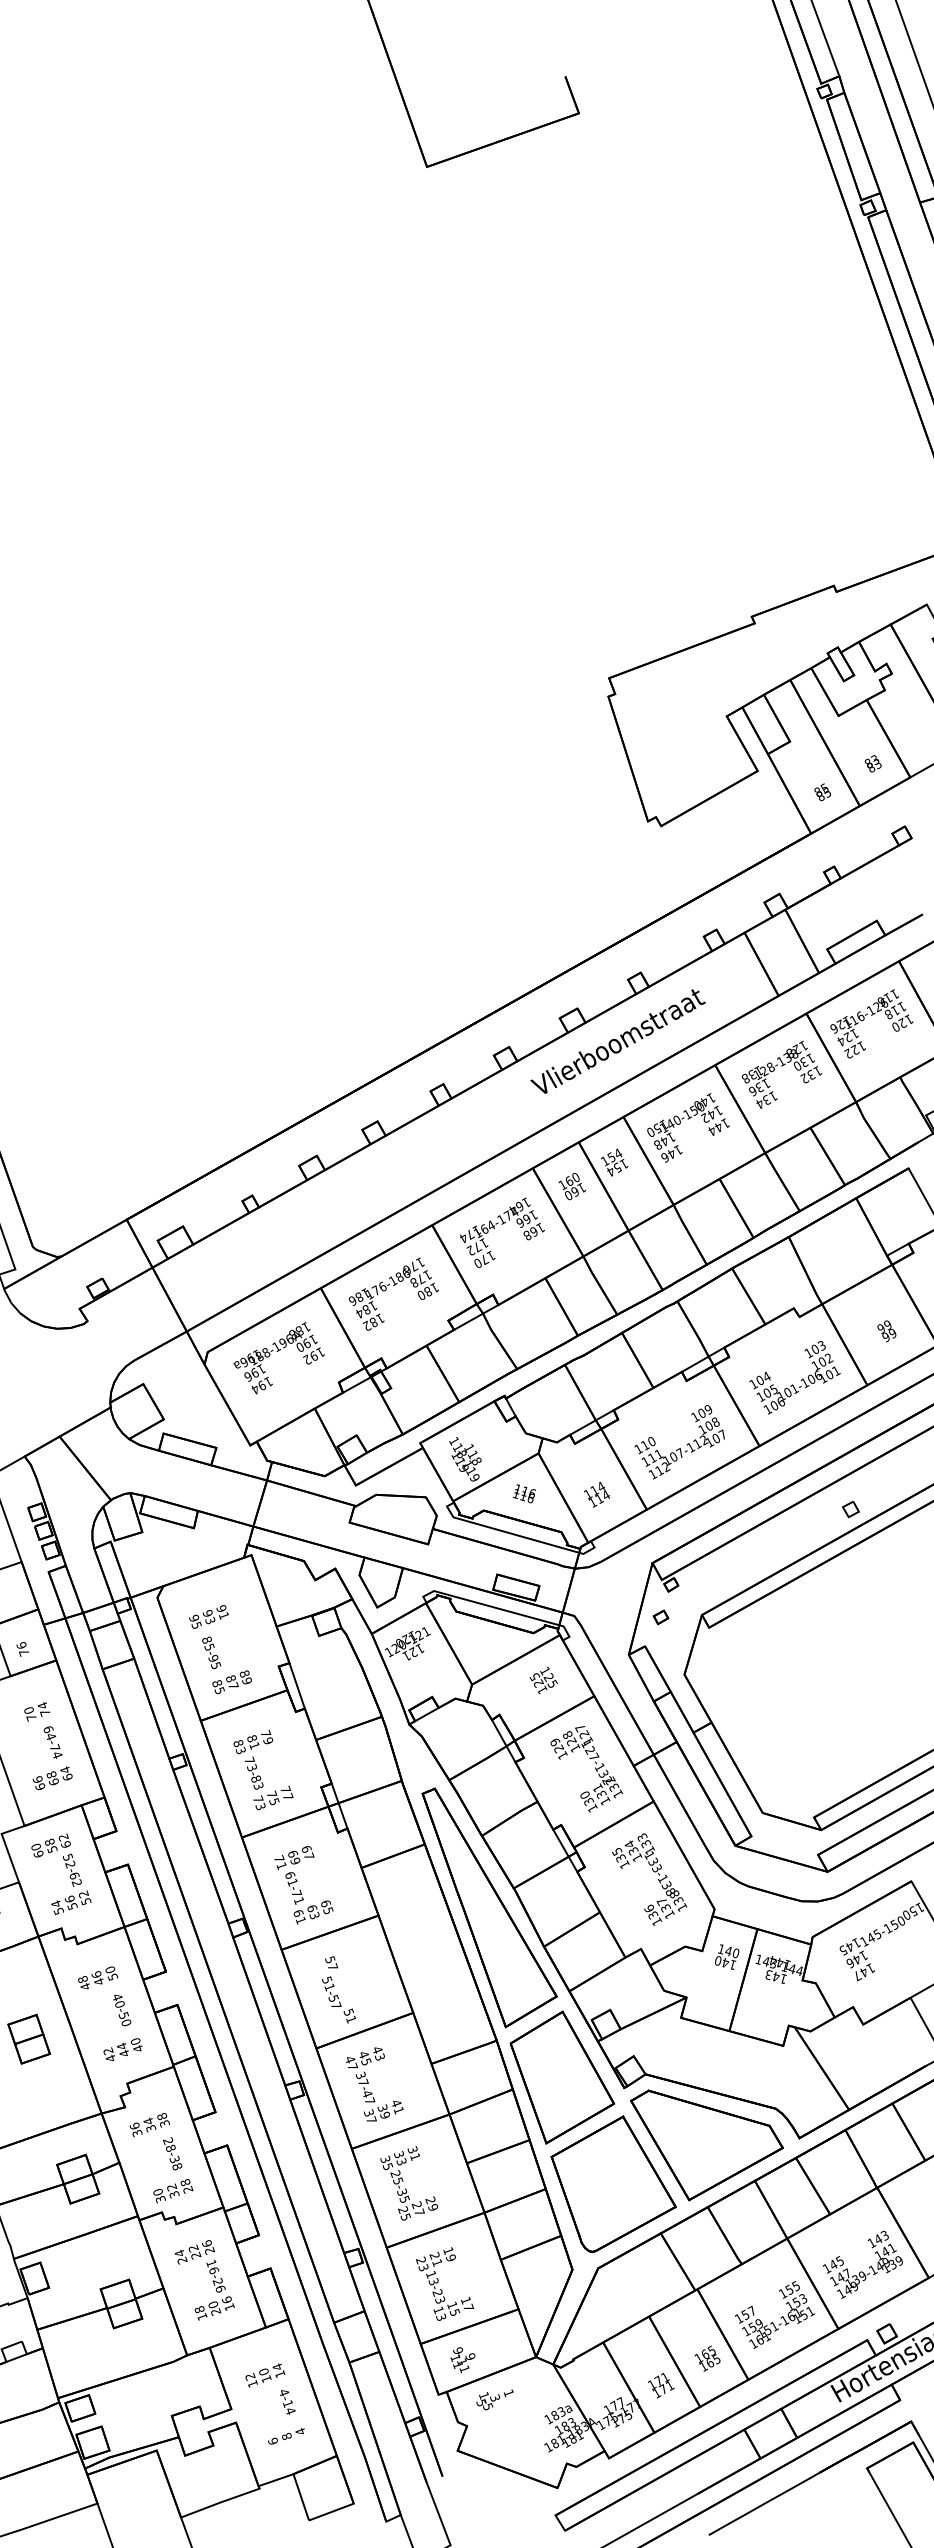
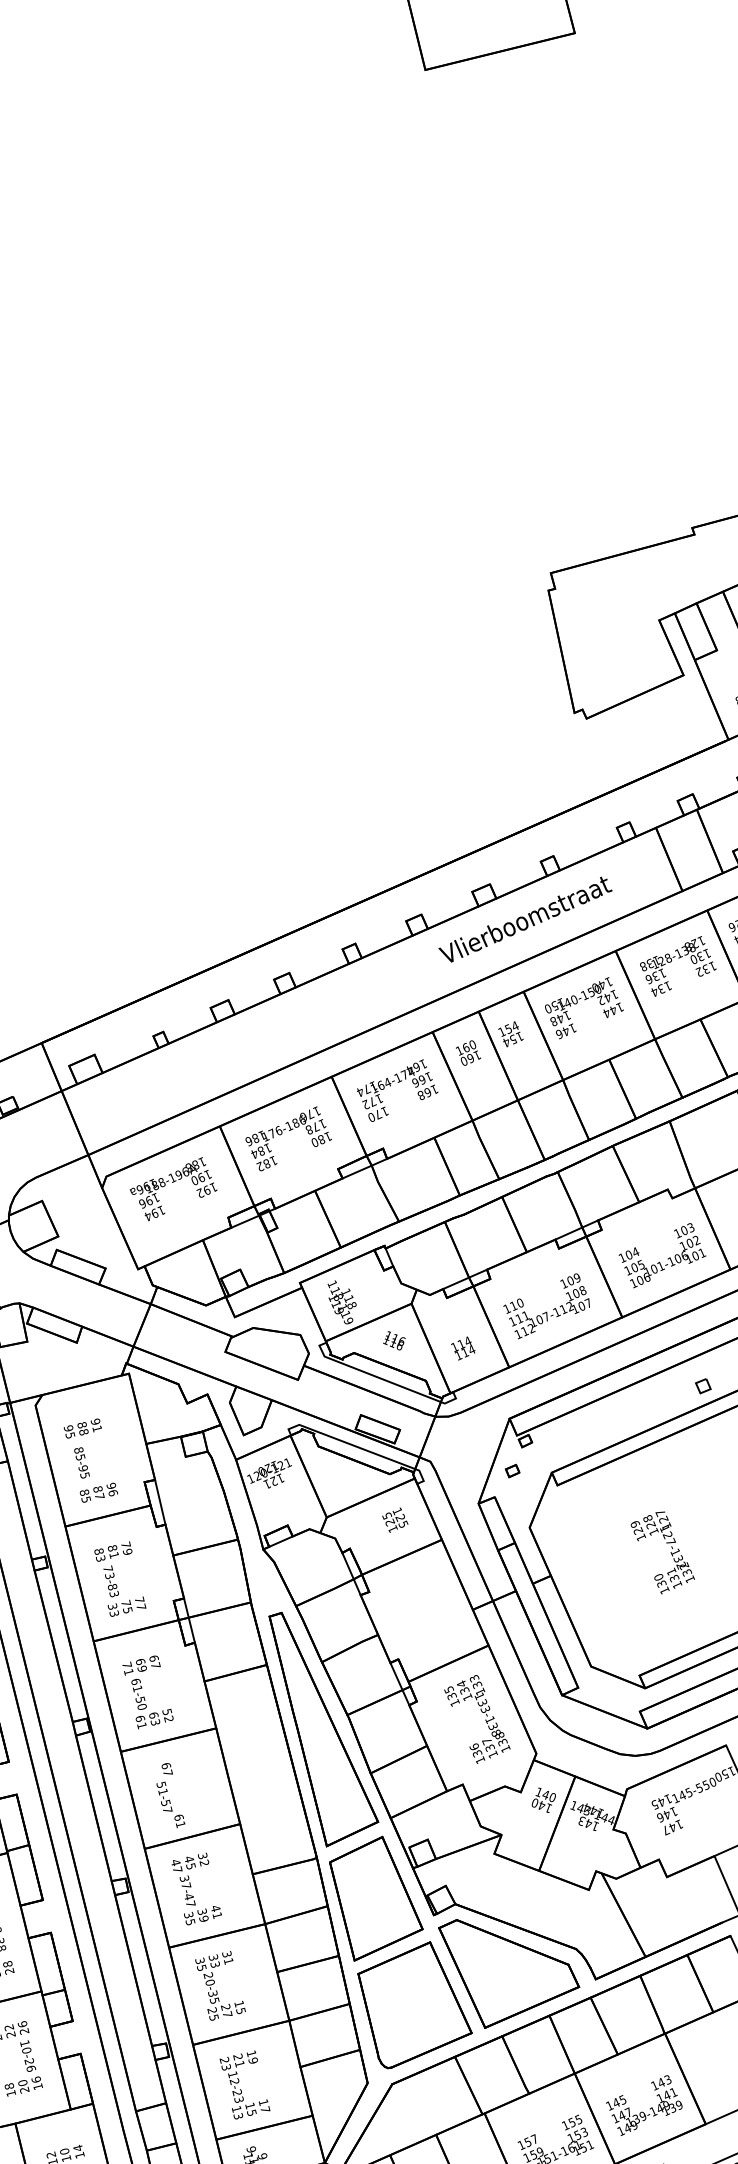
text: (208, 1617) -> (82, 1428), 93 -> 88
text: (245, 1677) -> (111, 1489), 89 -> 96
text: (586, 1769) -> (662, 1553), moved
text: (258, 1798) -> (113, 1605), 73 -> 33
text: (297, 1896) -> (140, 1702), 61-71 -> 61-50
text: (326, 1906) -> (167, 1714), 65 -> 52
text: (887, 1928) -> (699, 1788), 145-150 -> 145-550
text: (330, 1959) -> (166, 1765), 57 -> 67
text: (348, 2011) -> (178, 1816), 51 -> 61
text: (378, 2053) -> (203, 1859), 43 -> 32
text: (371, 2119) -> (190, 1921), 37 -> 35
text: (398, 2180) -> (210, 1982), 25-35 -> 20-35
text: (431, 2203) -> (239, 2007), 29 -> 15
text: (214, 2270) -> (27, 2050), 16-26 -> 10-26
text: (433, 2281) -> (234, 2081), 13-23 -> 12-23

